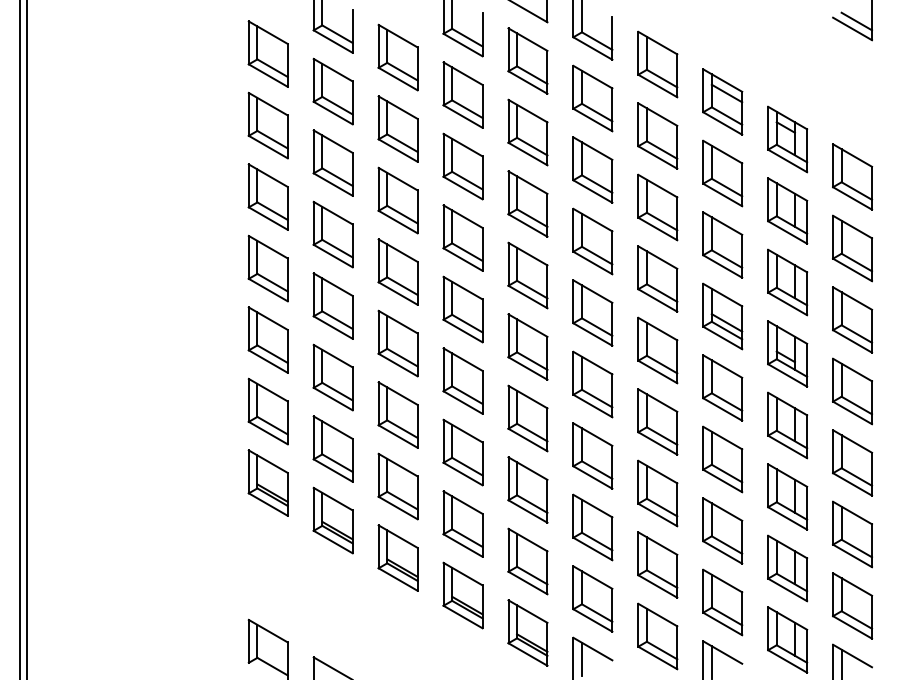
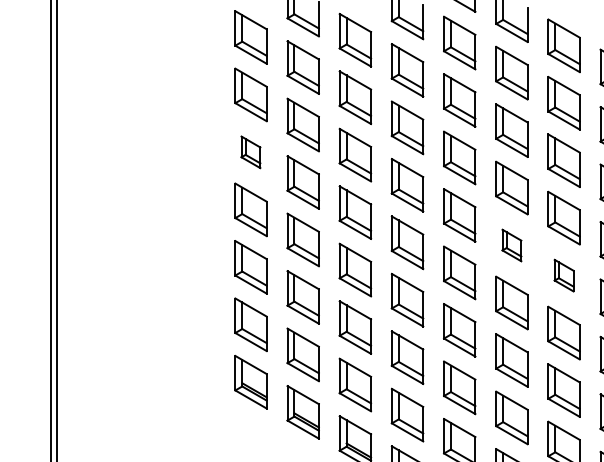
part: (267, 196) -> (250, 151), size x0.6
part: (592, 312) -> (511, 245), size x0.6
part: (657, 350) -> (563, 275), size x0.6

